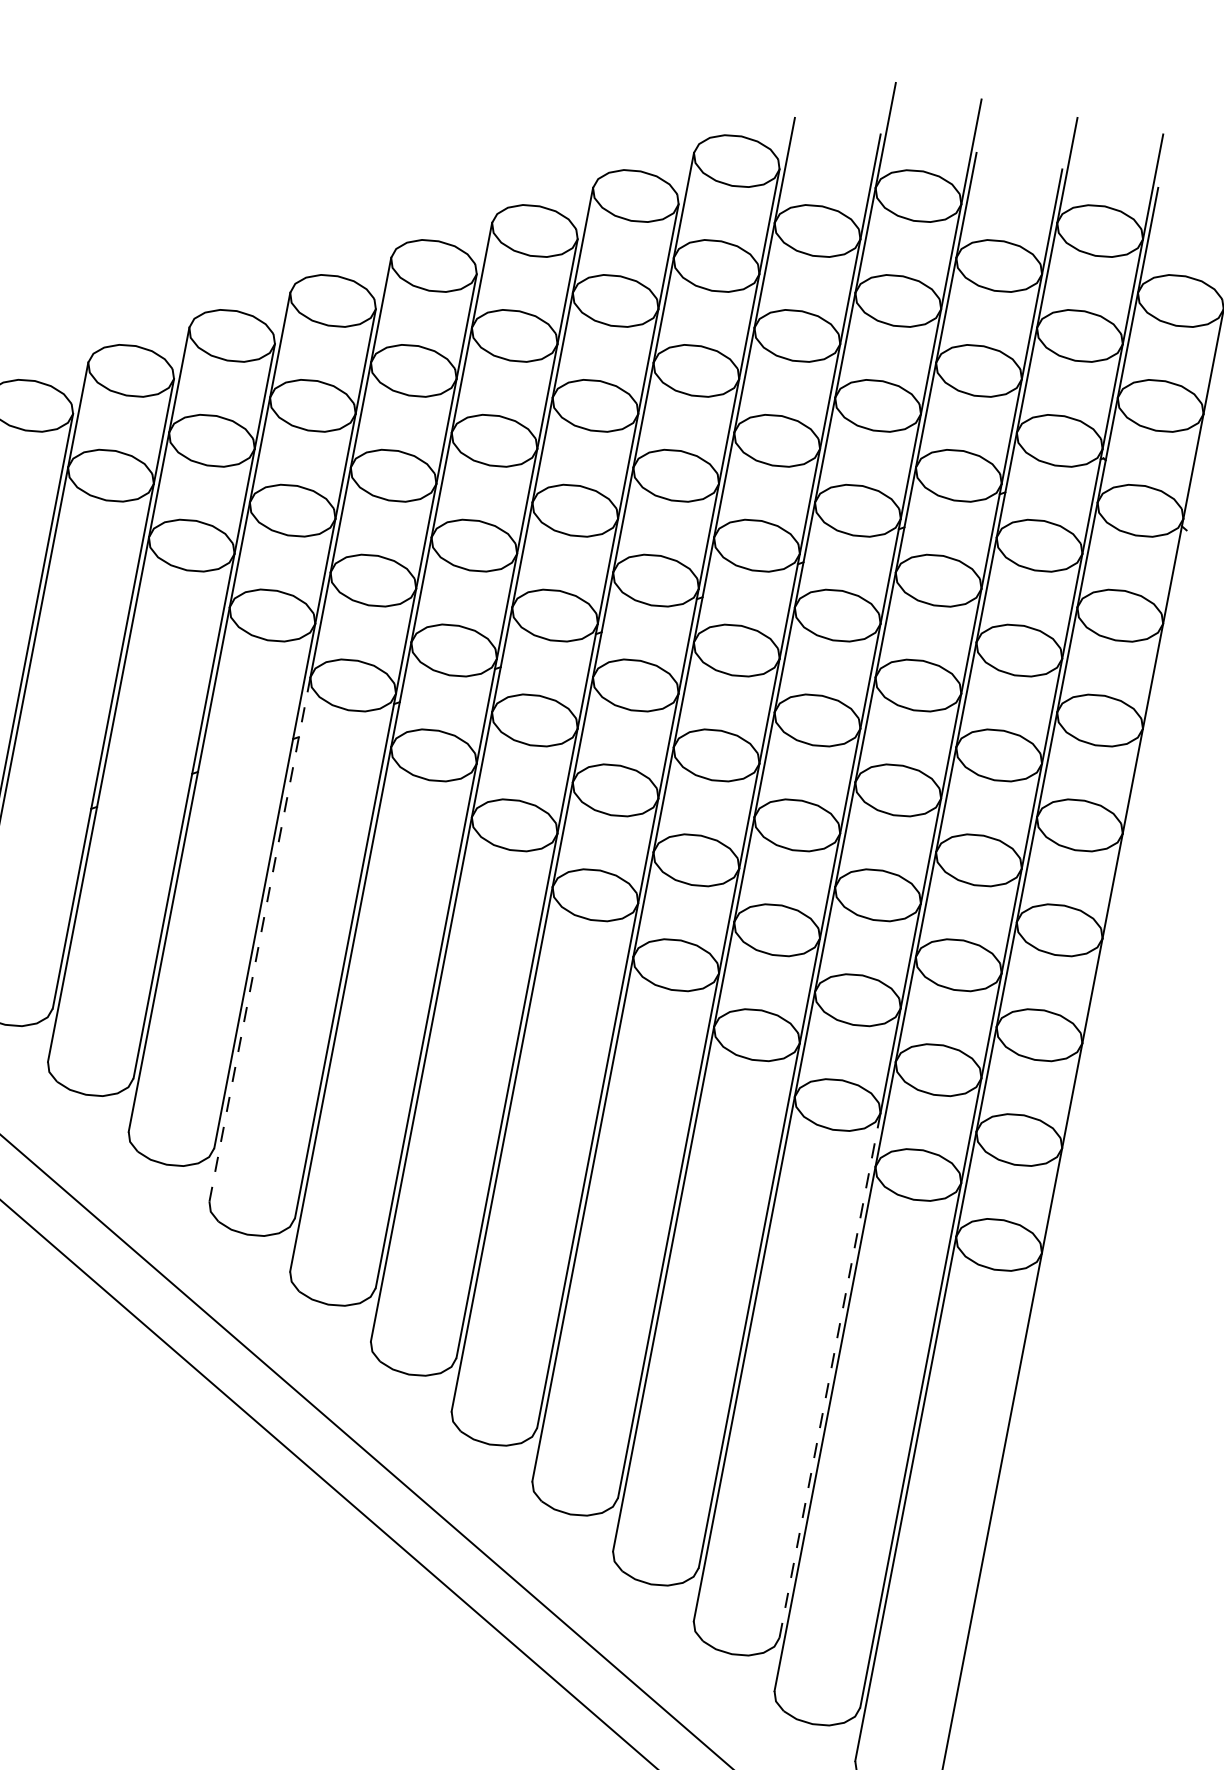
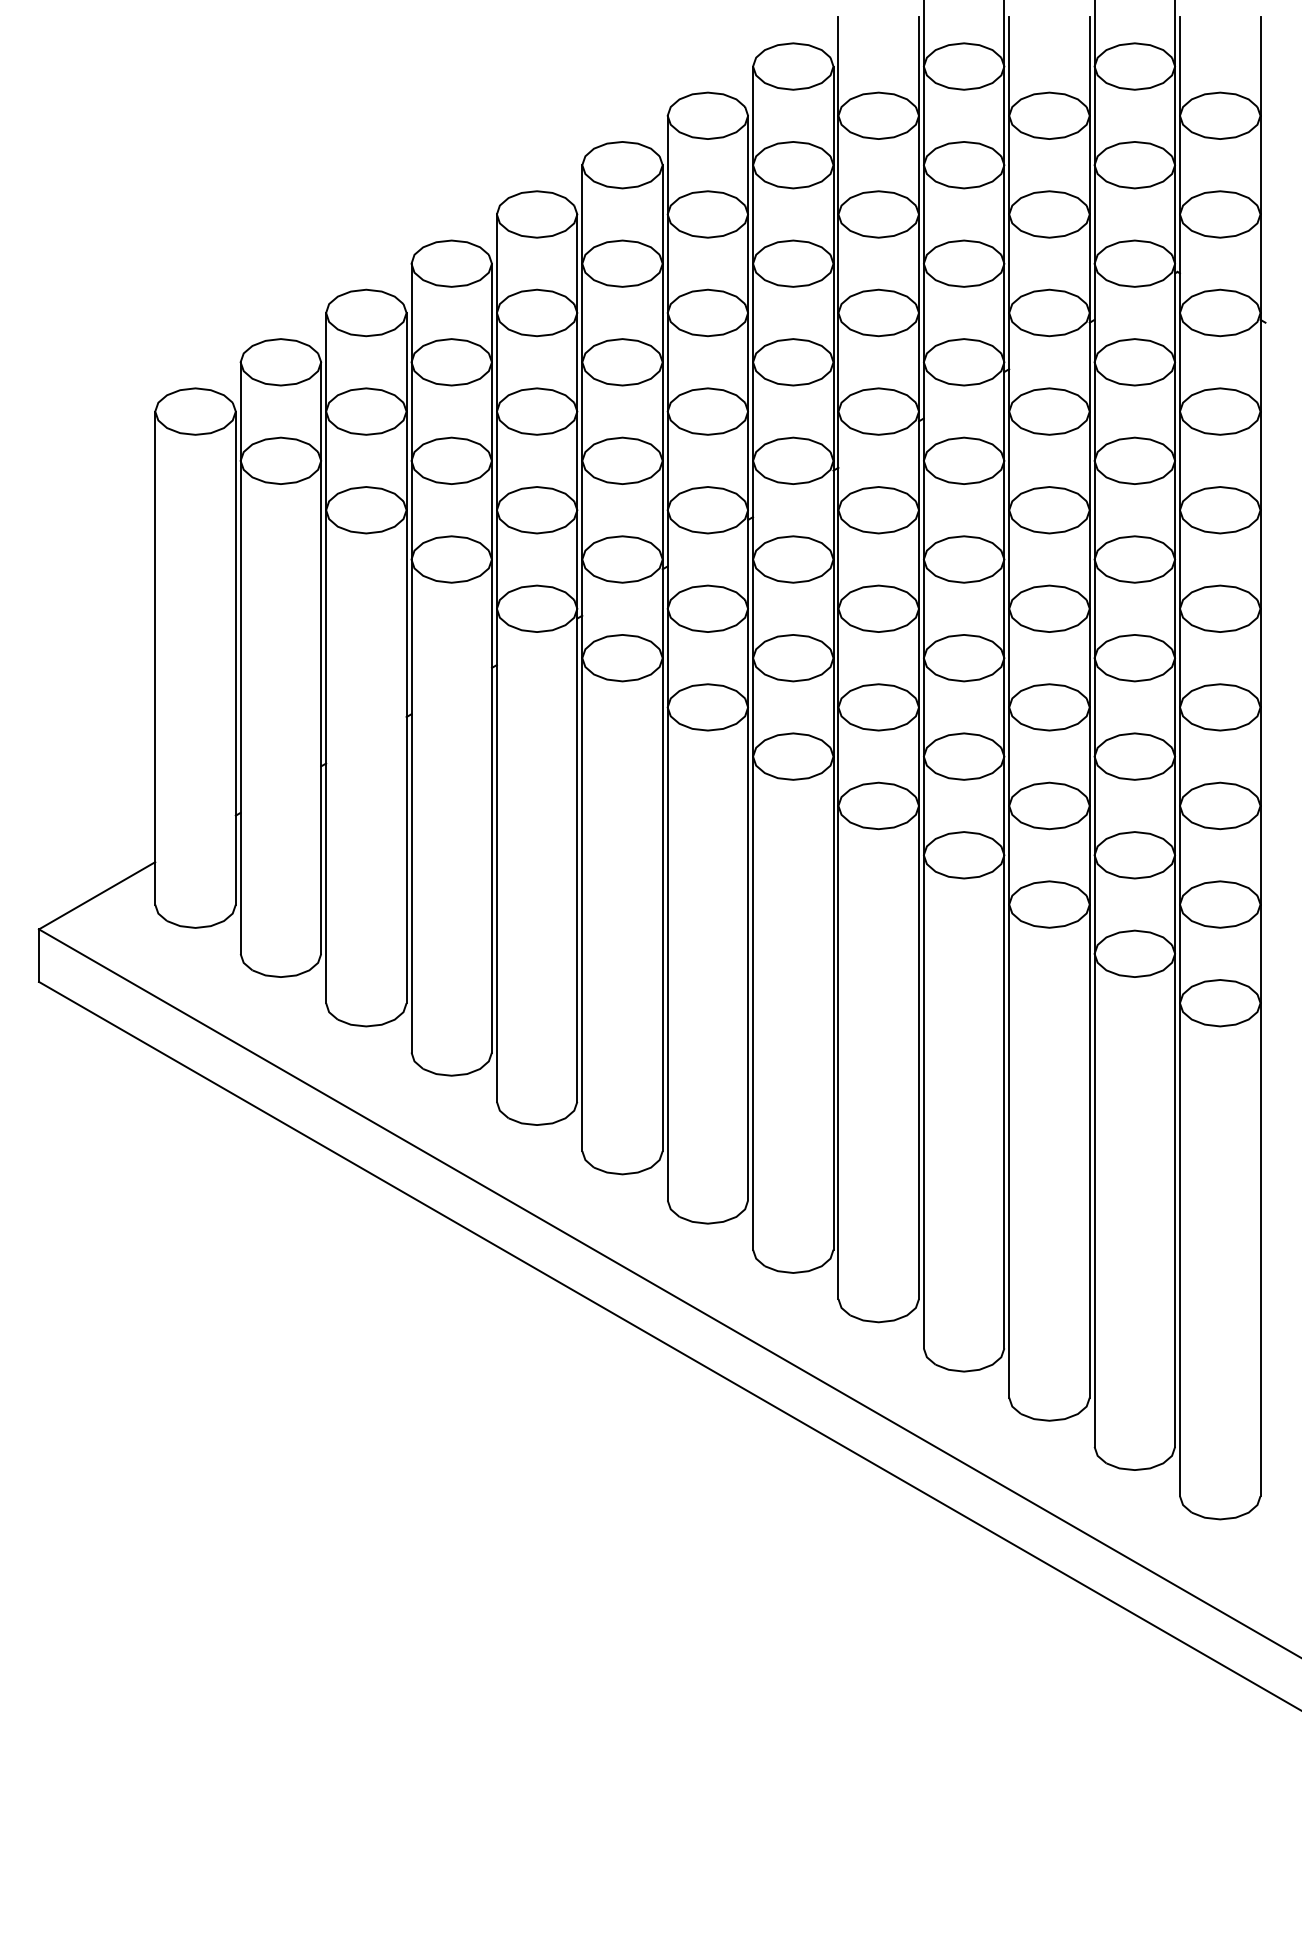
line: (259, 939) -> (496, 855), dashed -> solid
line: (829, 1375) -> (1089, 1151), dashed -> solid

